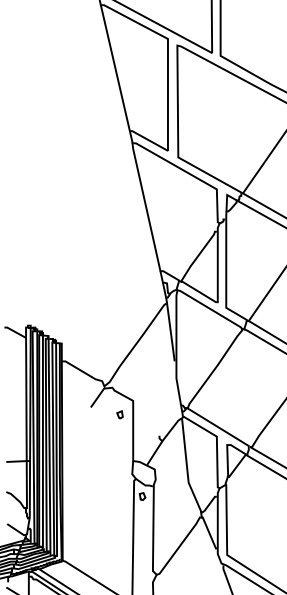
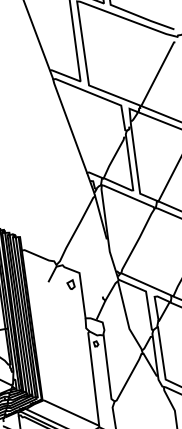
part: (119, 414) -> (70, 284), size x1.6

